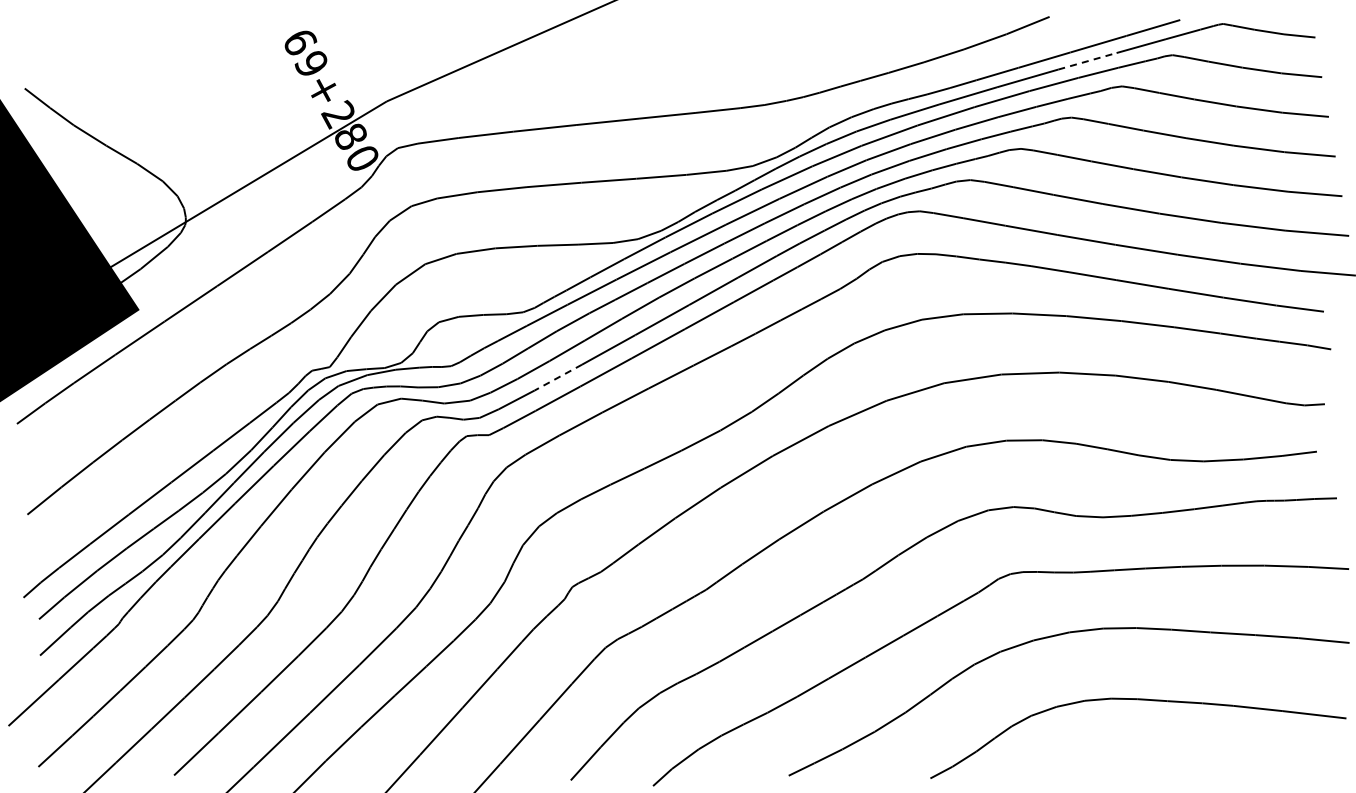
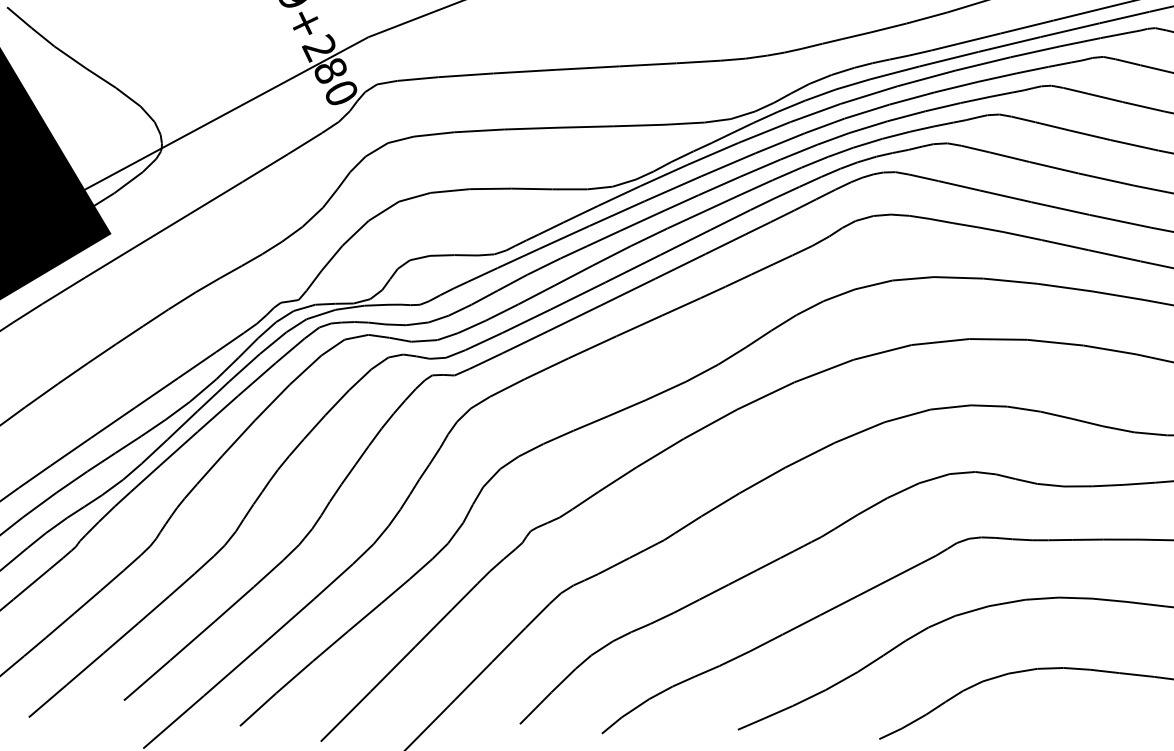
line: (1087, 61) -> (1069, 30), dashed -> solid
line: (558, 377) -> (526, 321), dashed -> solid

